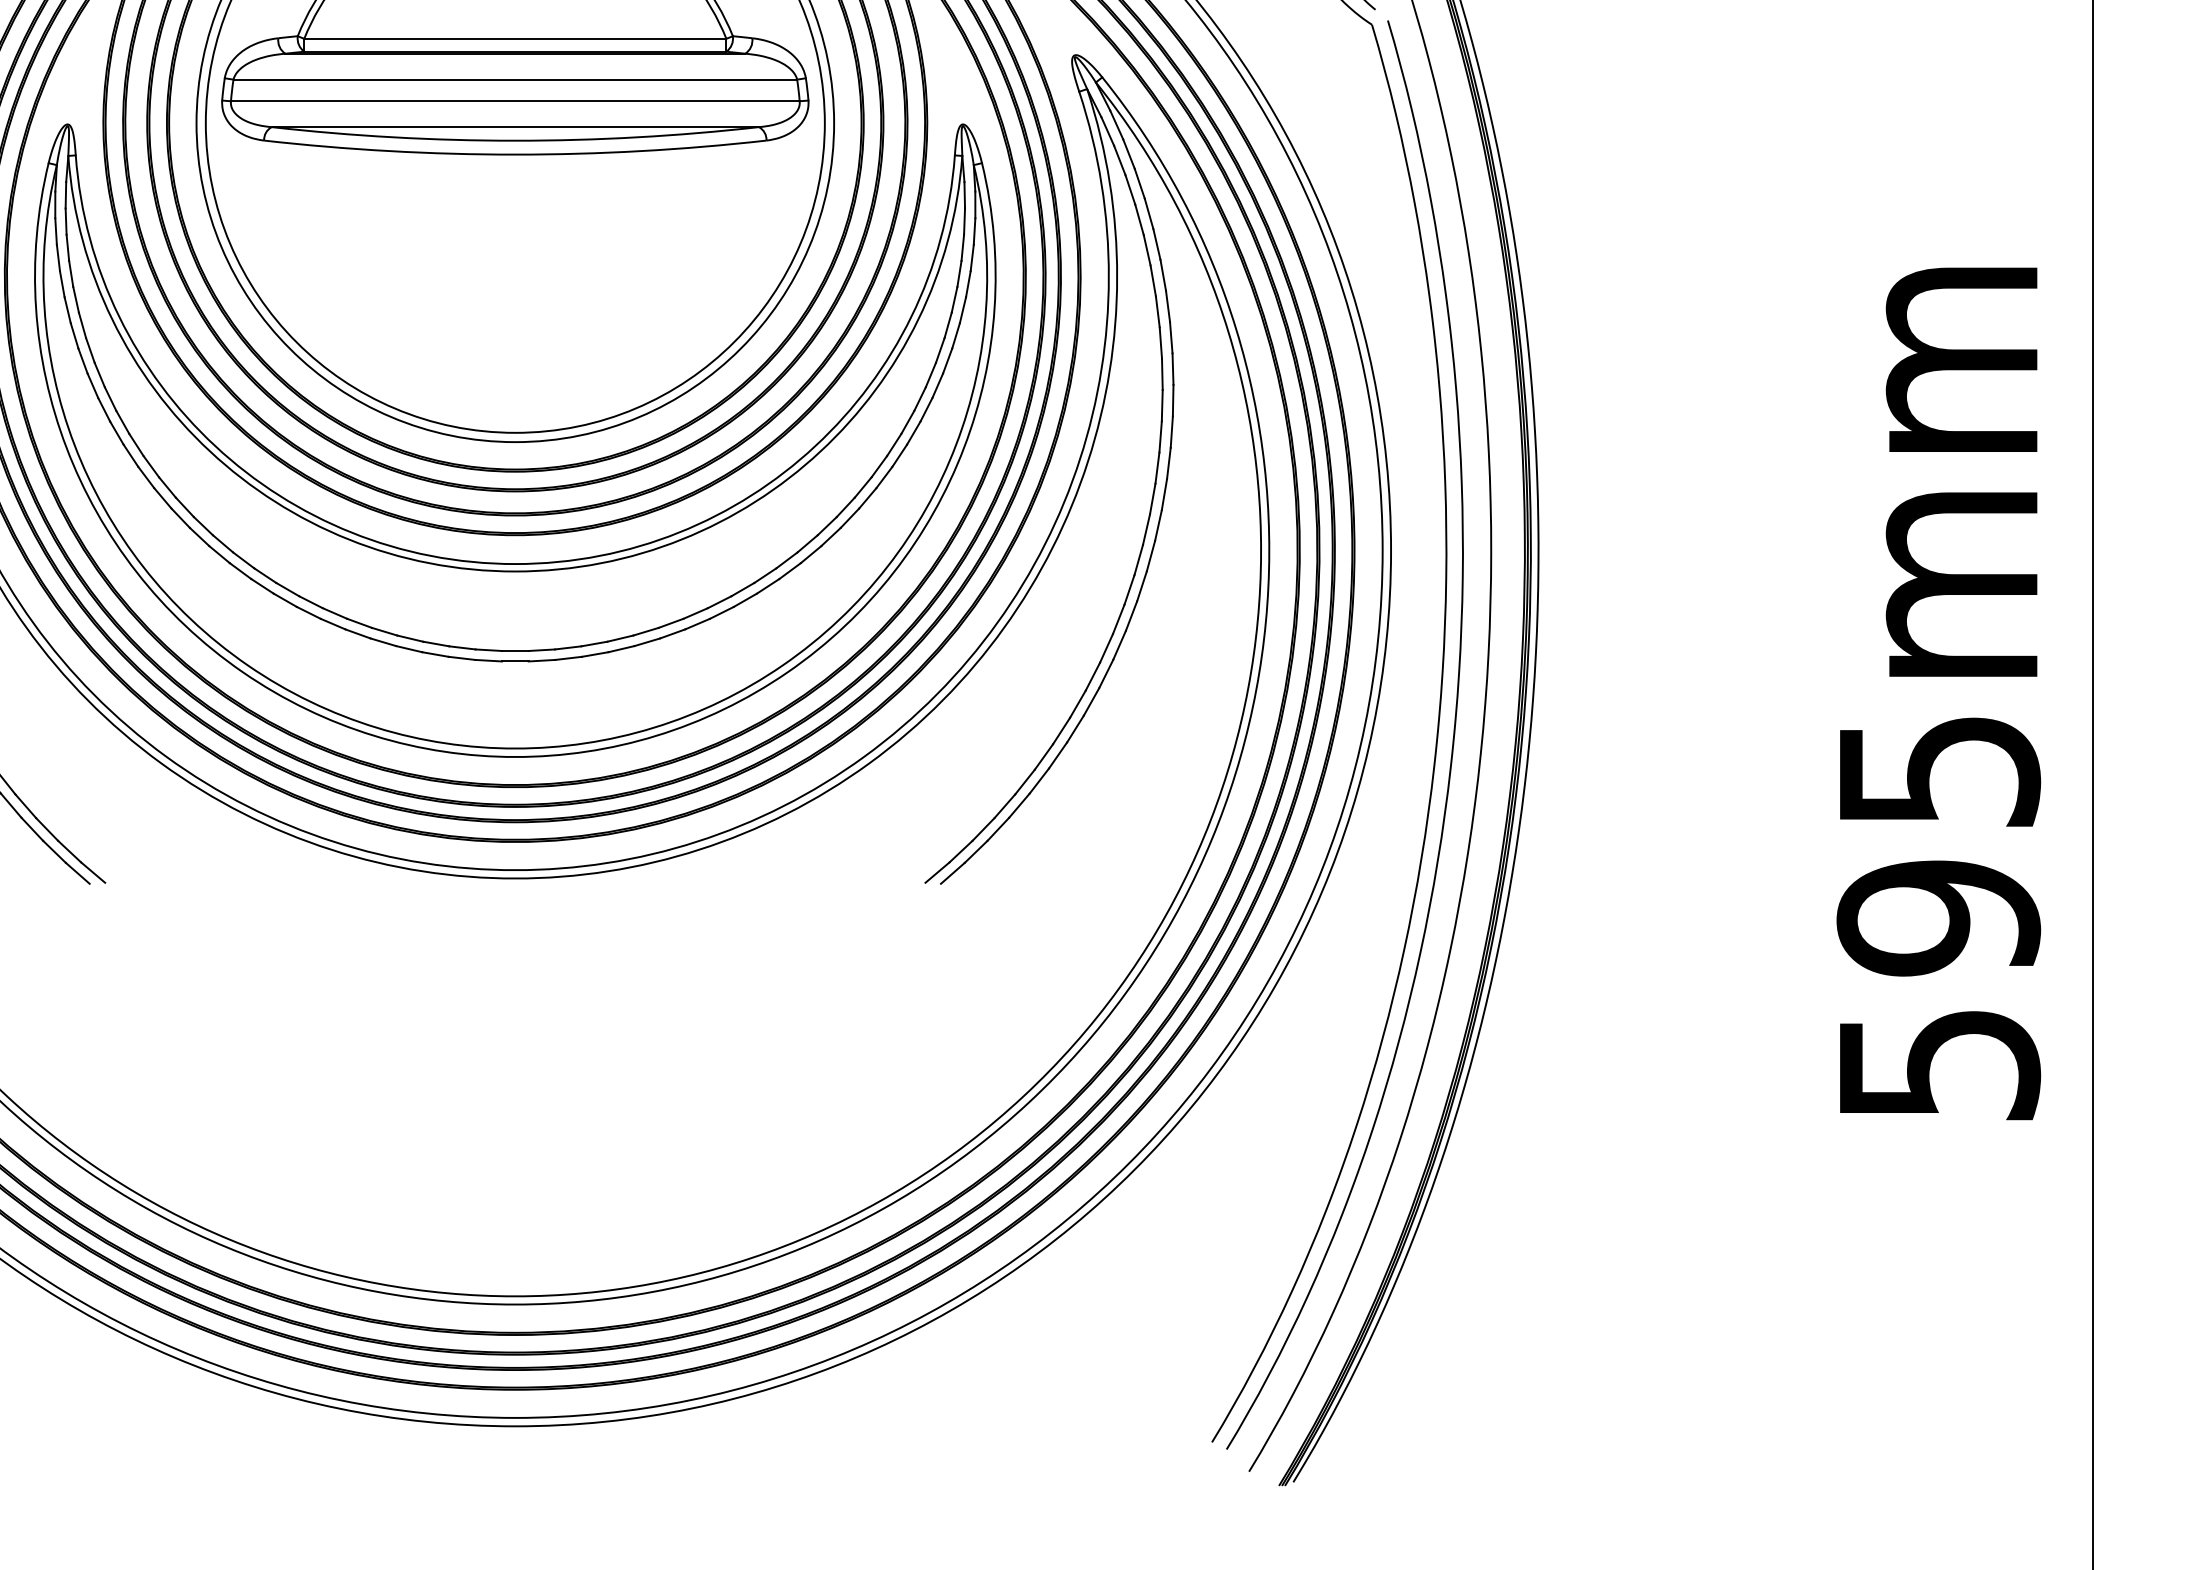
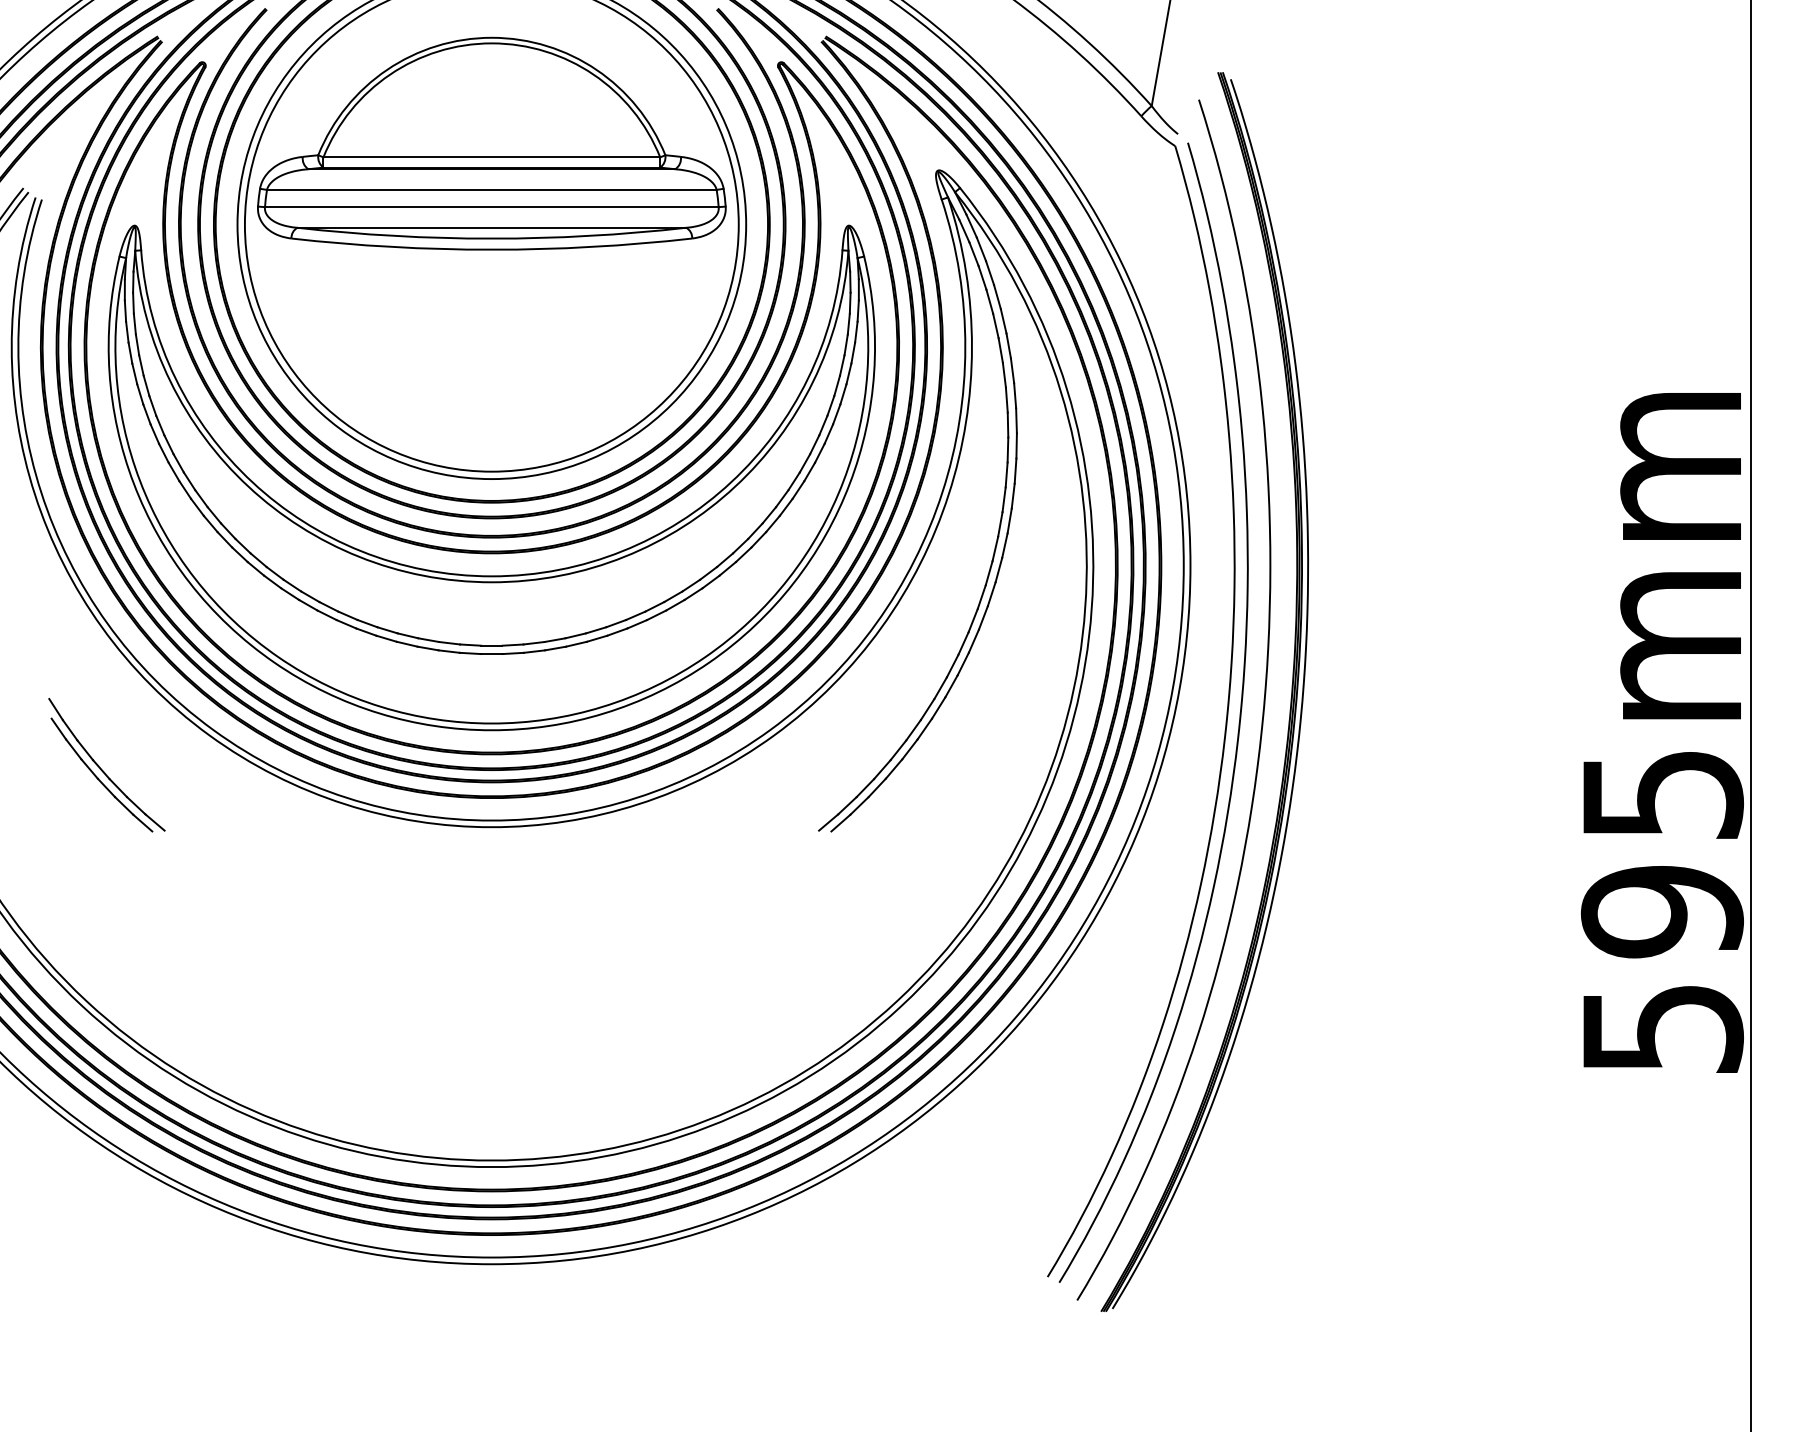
text: (1938, 693) -> (1662, 732), moved

